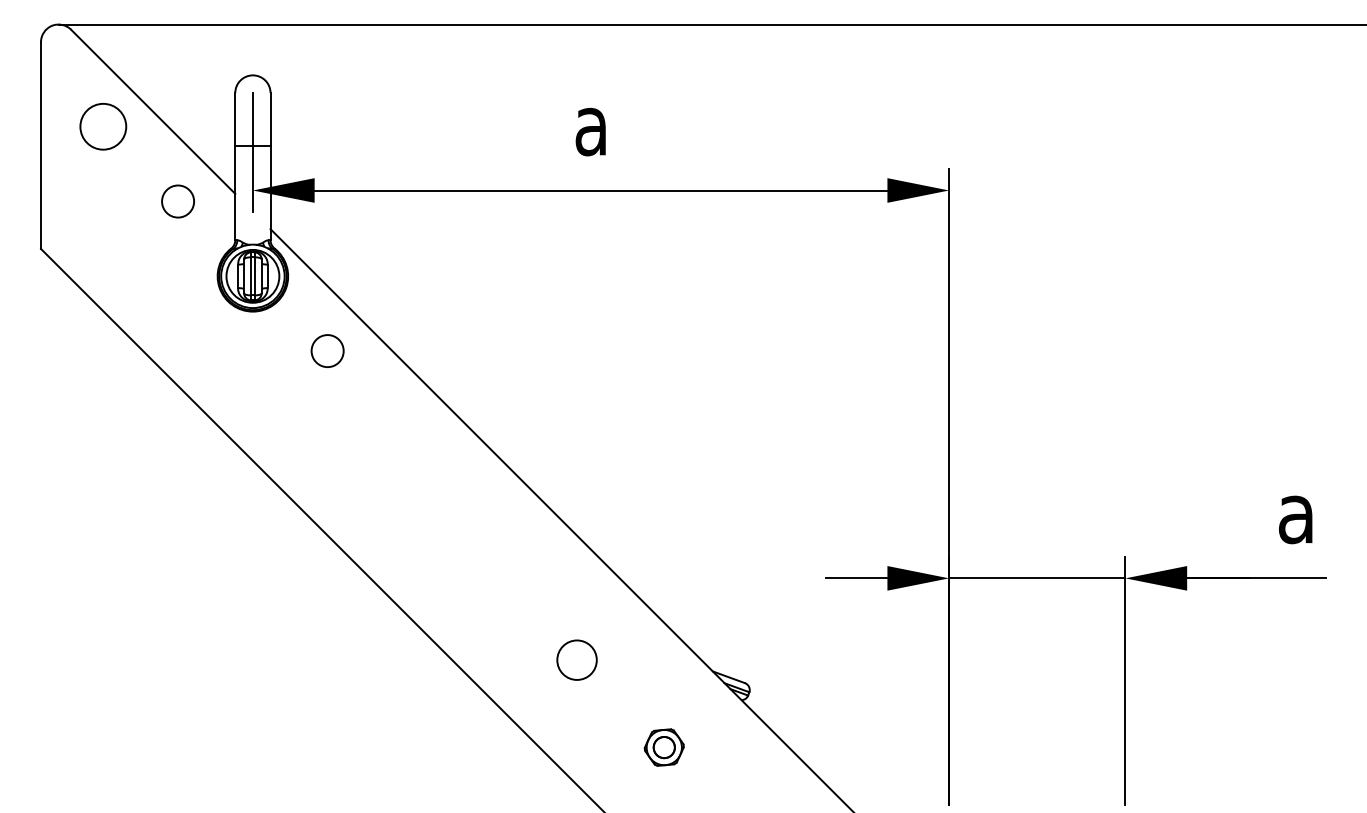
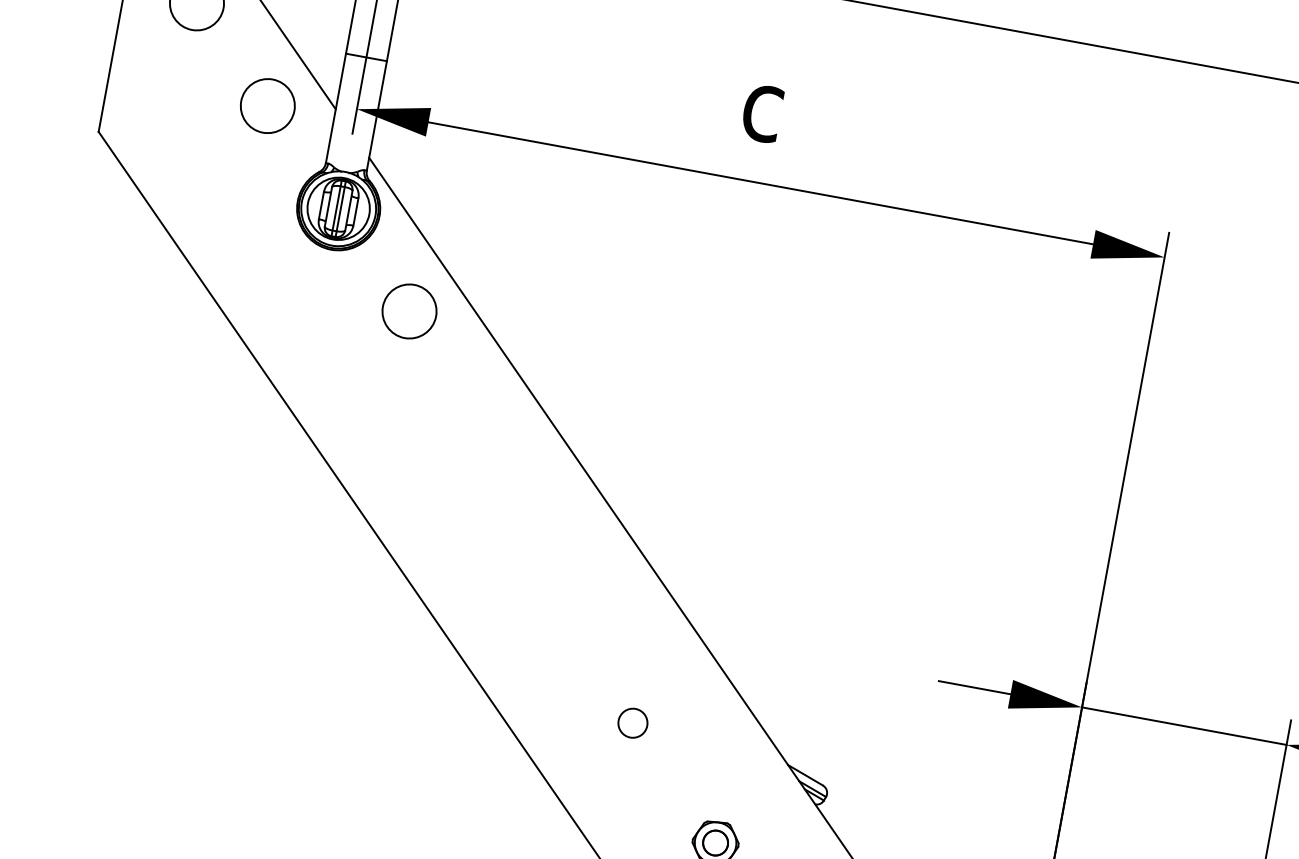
text: (591, 131) -> (762, 112), a -> c
circle: (177, 201) -> (267, 105), size x1.43
circle: (327, 350) -> (409, 310), size x1.43
circle: (576, 660) -> (632, 723), size x0.62

